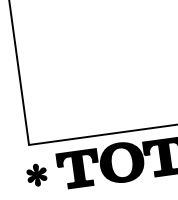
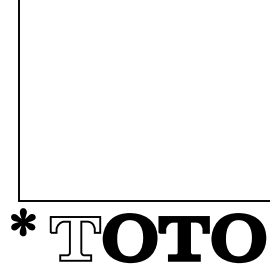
fill: (78, 168) -> (75, 238), removed
part: (37, 175) -> (23, 222), moved

